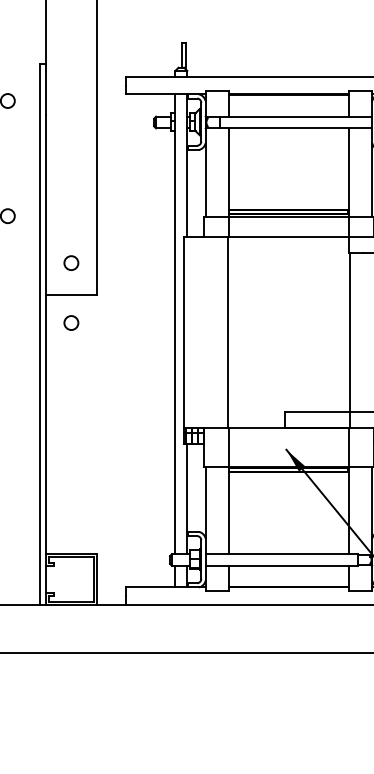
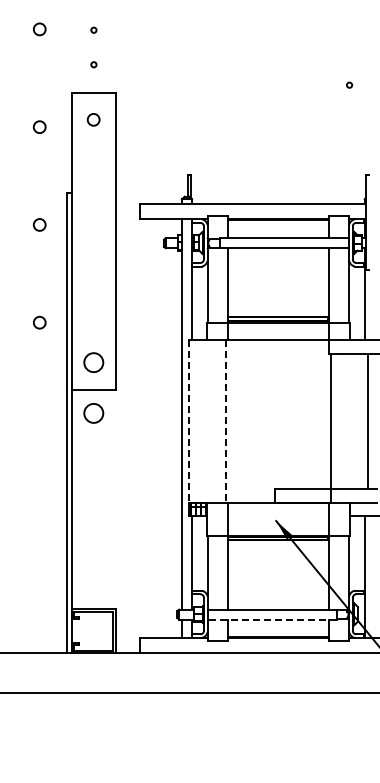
circle: (71, 263) -> (93, 362), size x1.6
circle: (71, 323) -> (93, 413), size x1.6
line: (184, 333) -> (189, 422), solid -> dashed
line: (227, 333) -> (226, 422), solid -> dashed
line: (282, 565) -> (272, 619), solid -> dashed

